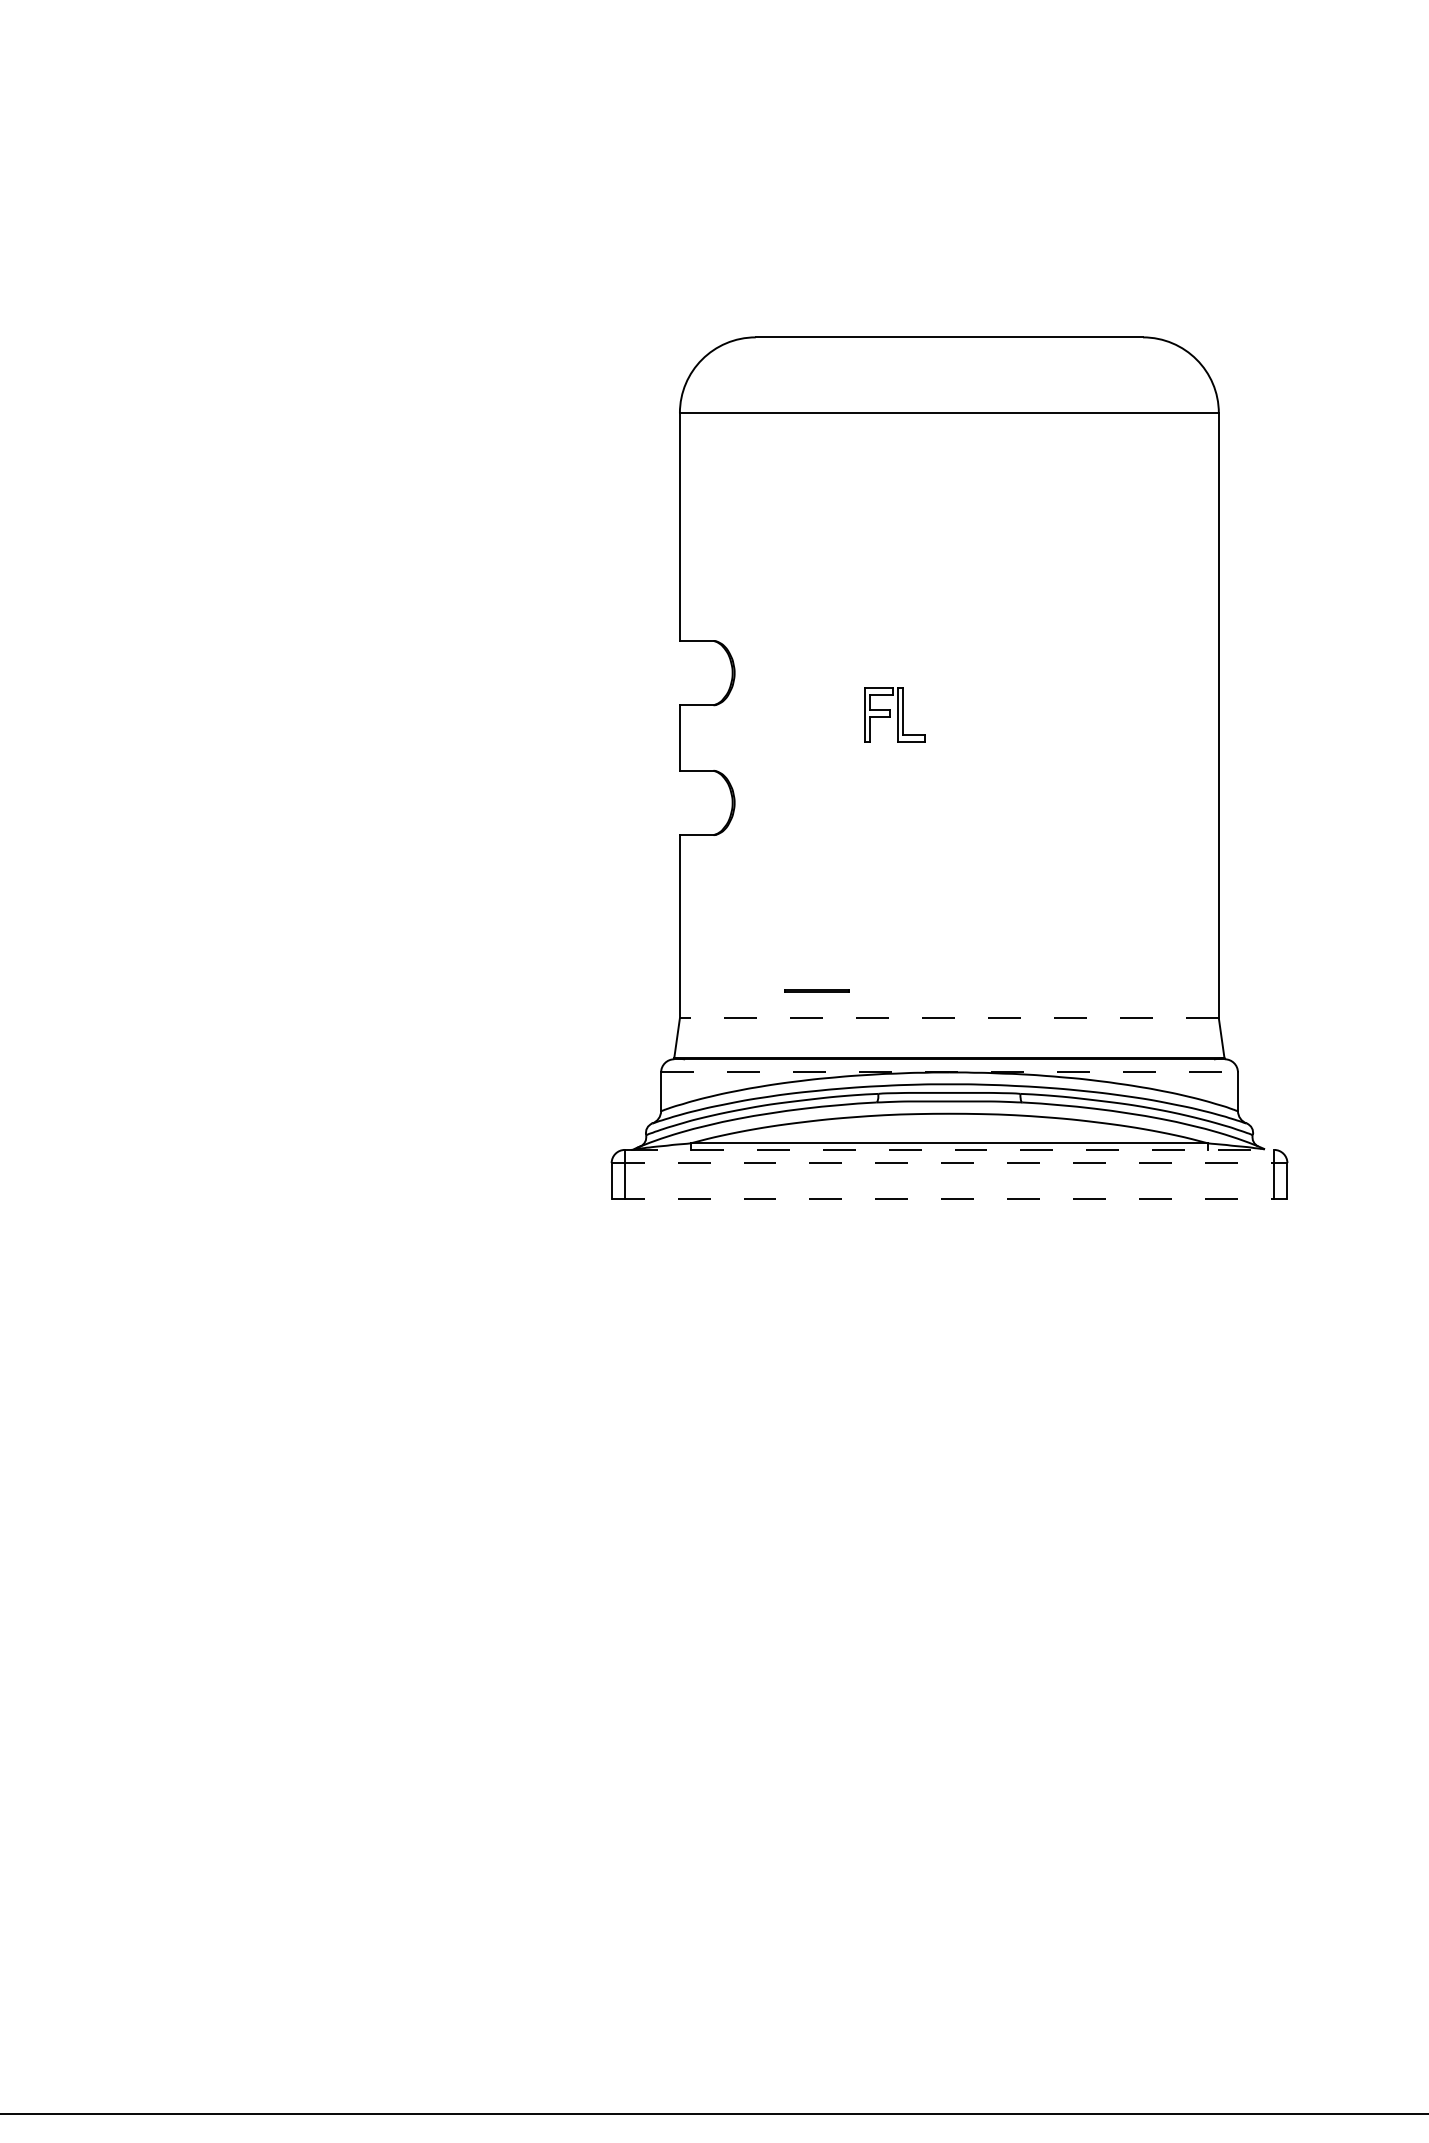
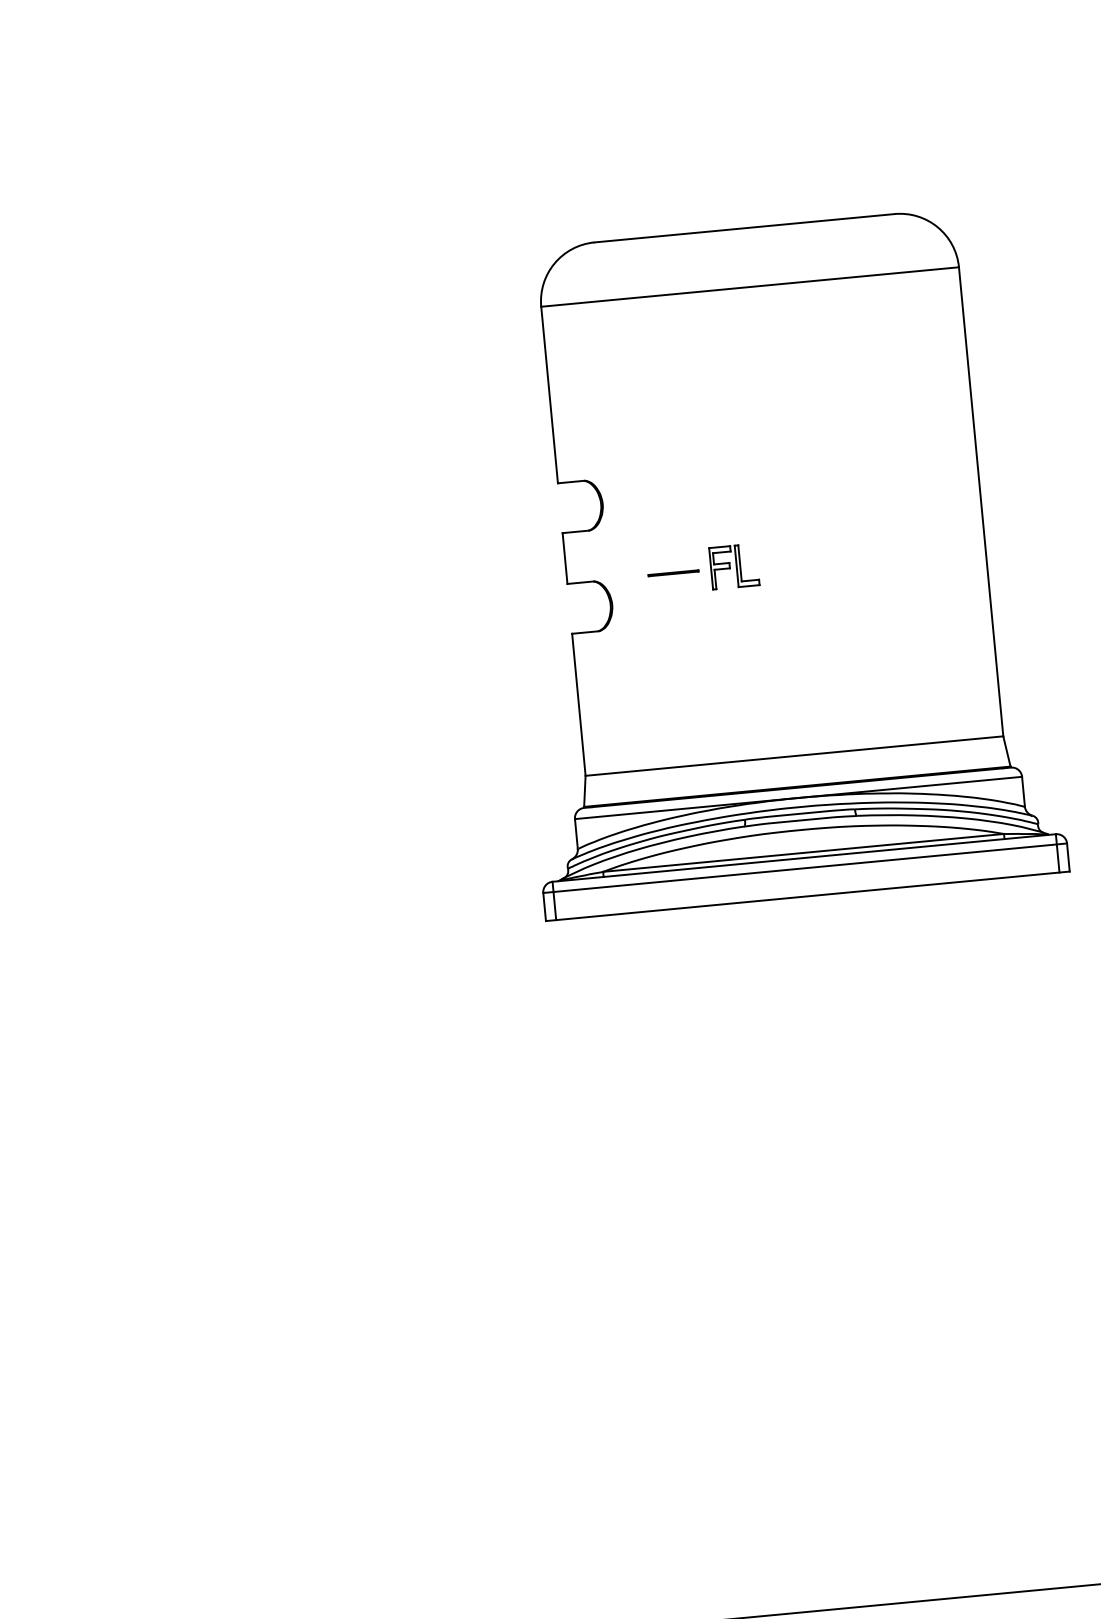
part: (894, 714) -> (733, 566), moved
line: (816, 990) -> (673, 572), moved
line: (948, 1018) -> (793, 756), dashed -> solid
line: (950, 1072) -> (799, 797), dashed -> solid
line: (949, 1149) -> (804, 857), dashed -> solid
line: (949, 1163) -> (805, 868), dashed -> solid
line: (949, 1199) -> (807, 896), dashed -> solid

